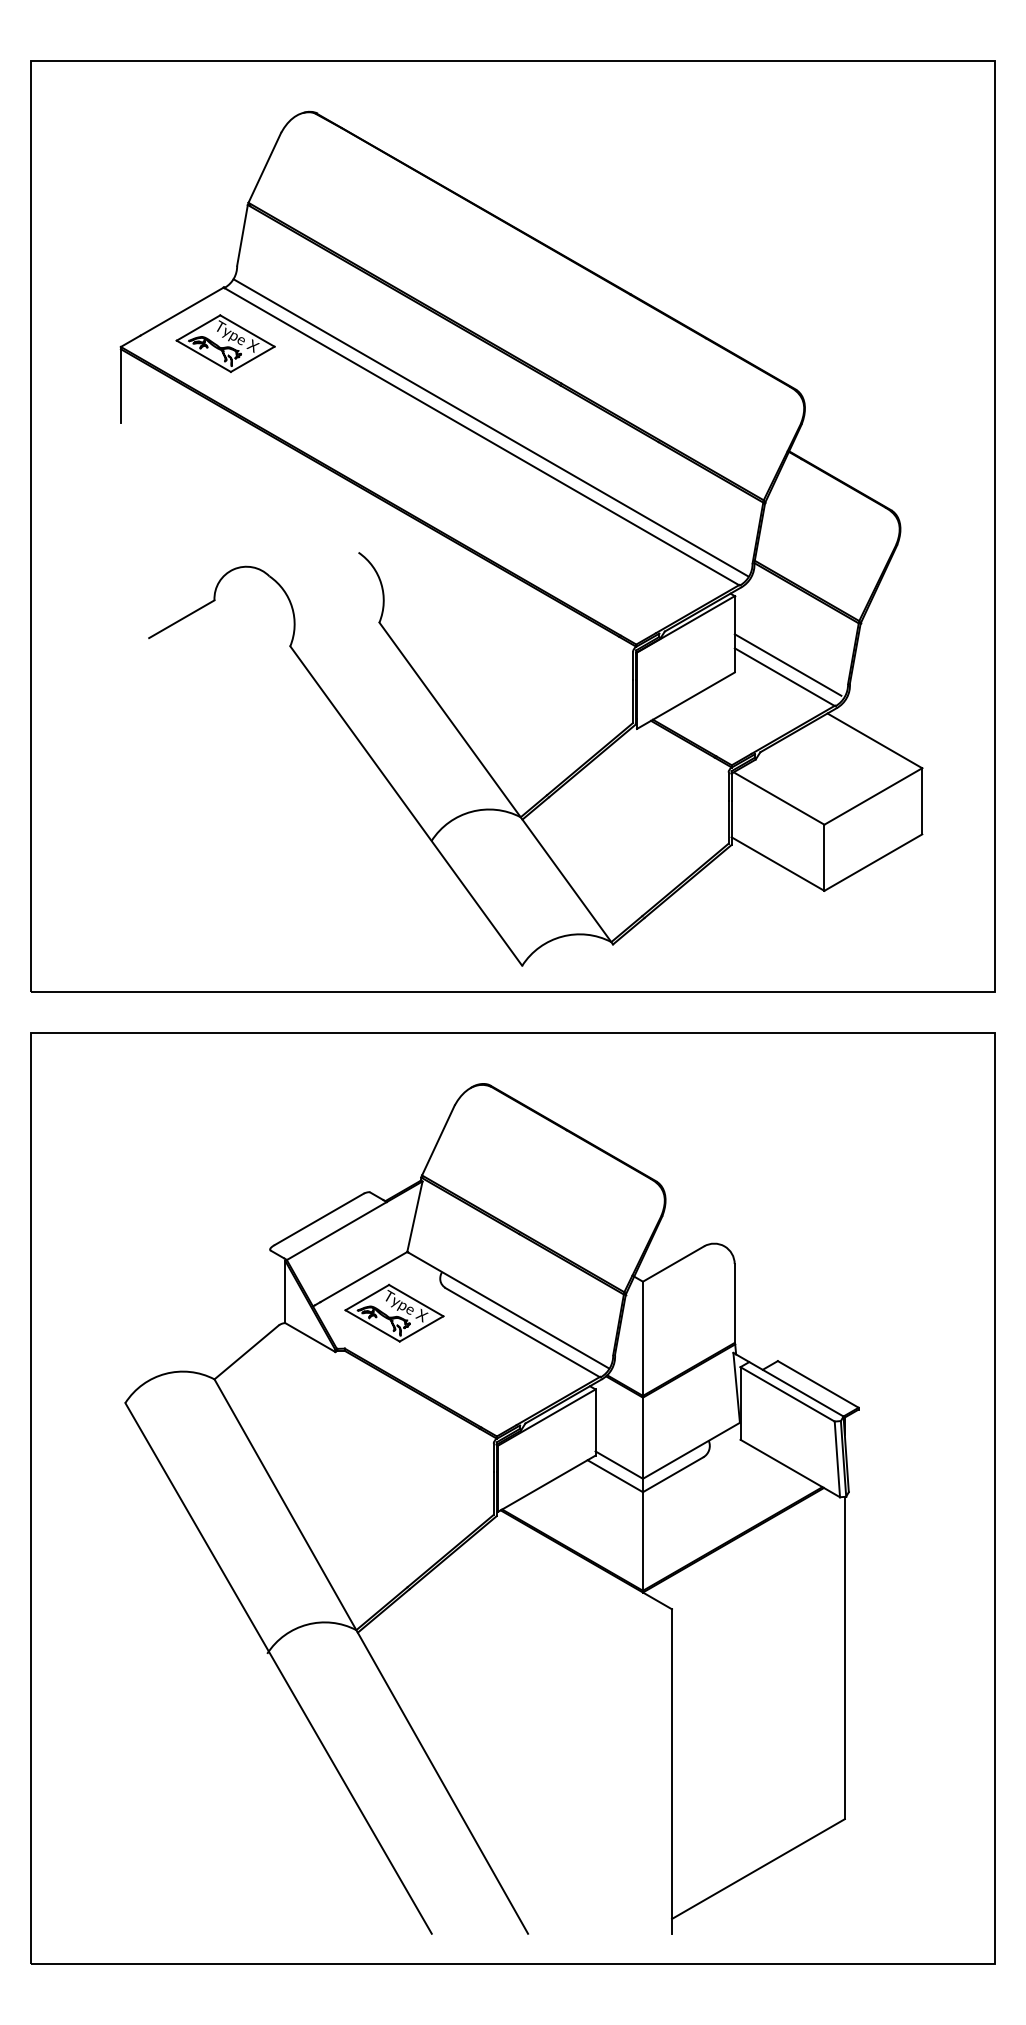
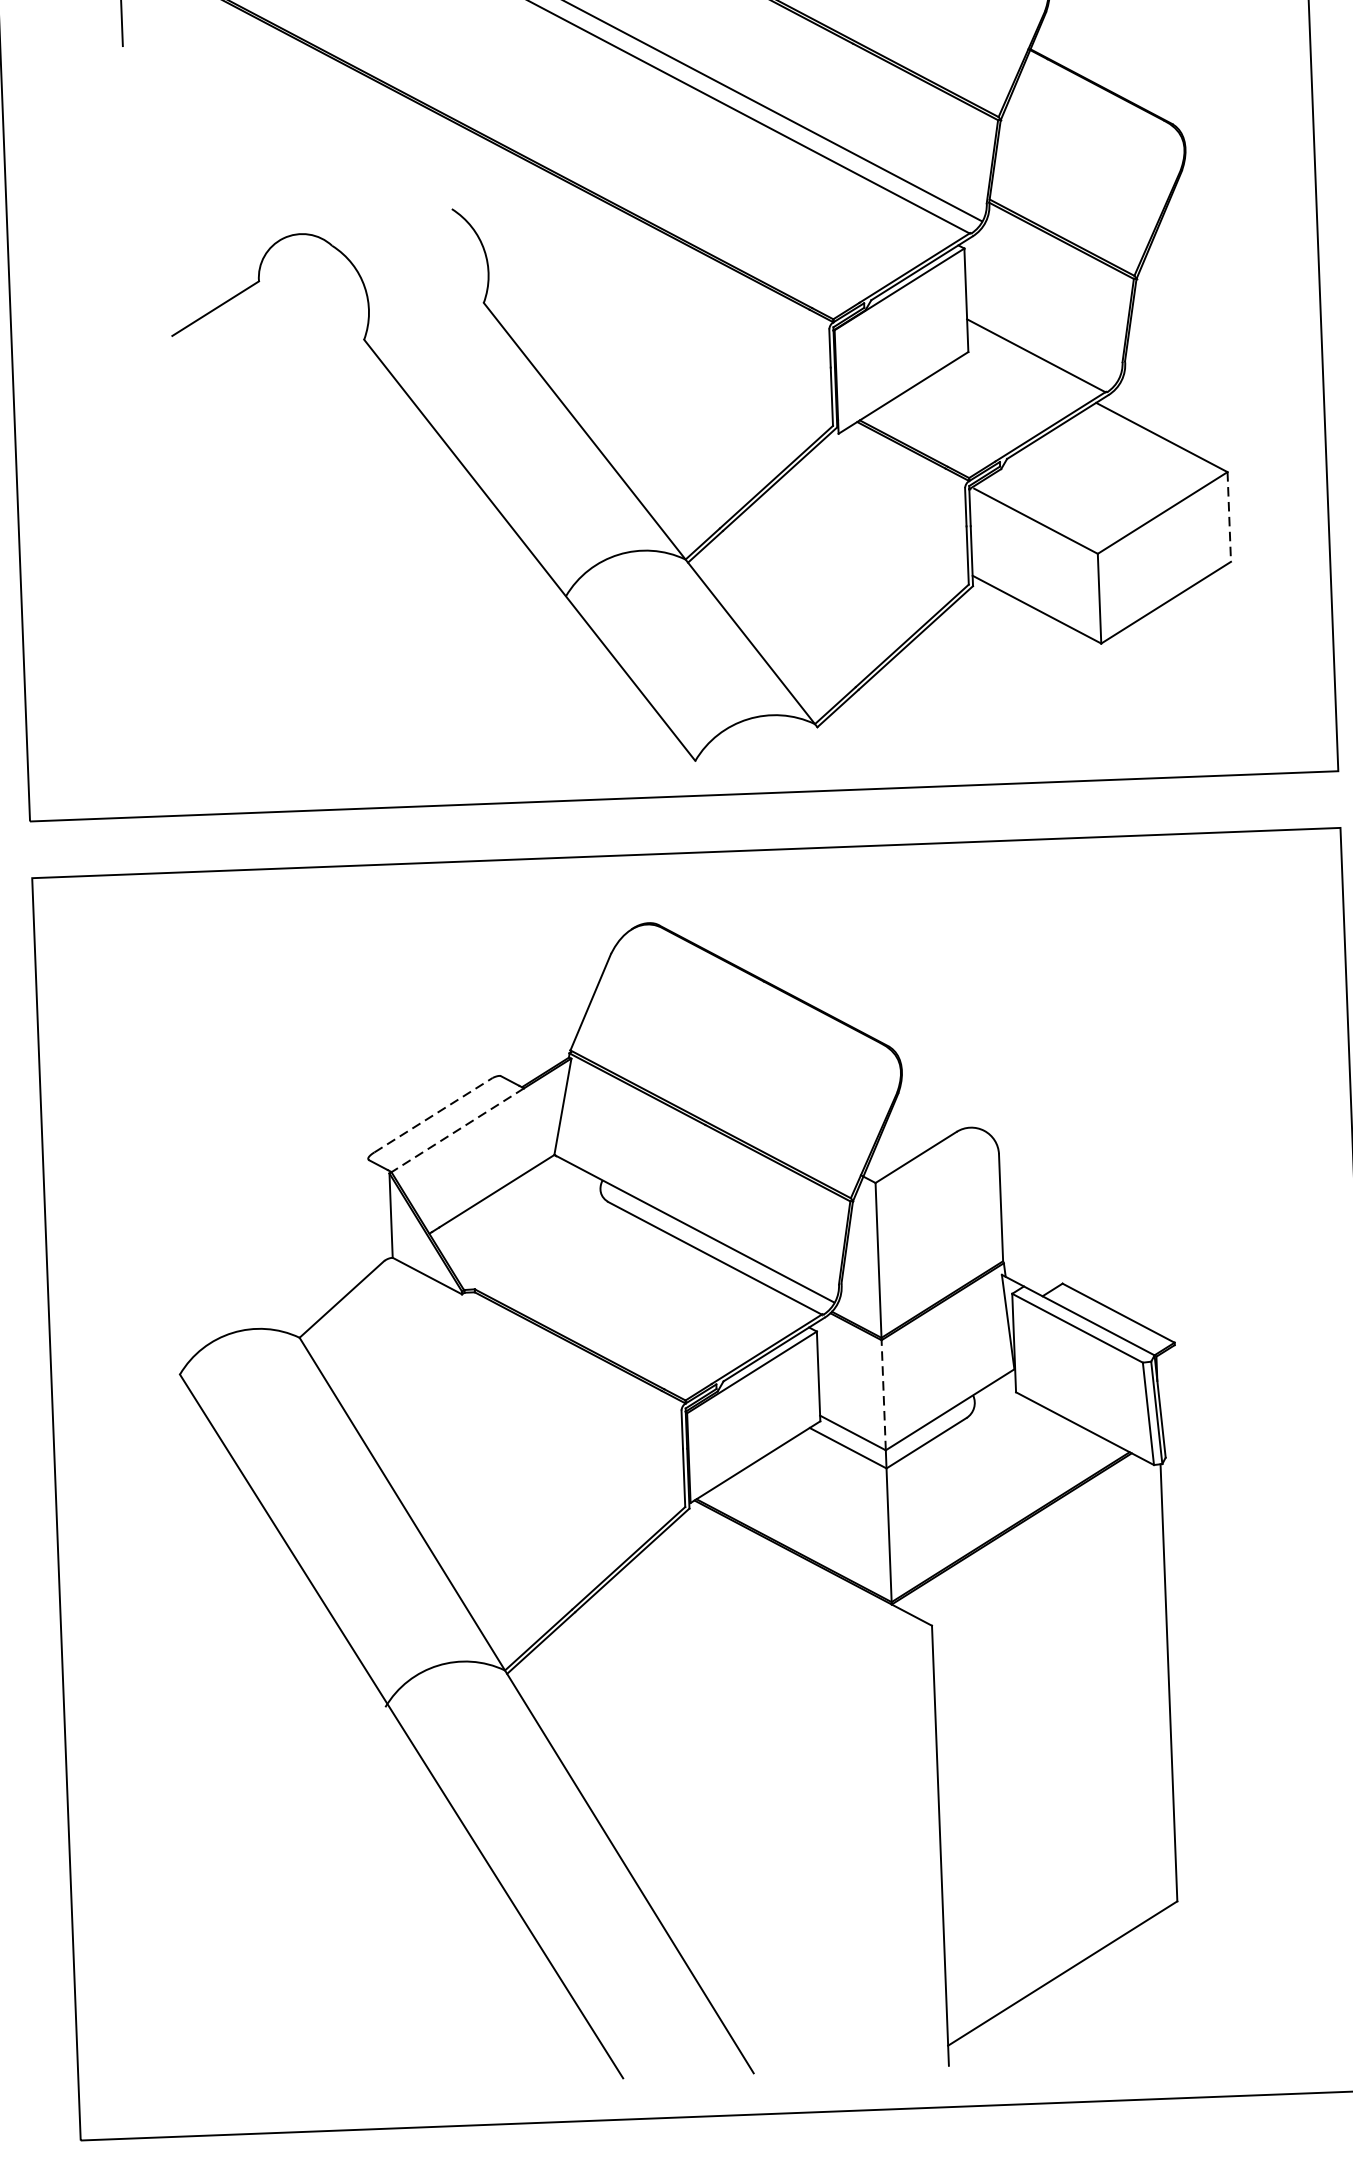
line: (787, 664) -> (1039, 338), removed
line: (922, 801) -> (1229, 517), solid -> dashed
line: (319, 1219) -> (433, 1115), solid -> dashed
line: (336, 1231) -> (457, 1130), solid -> dashed
part: (394, 1312) -> (540, 1237), removed
line: (642, 1436) -> (882, 1392), solid -> dashed

